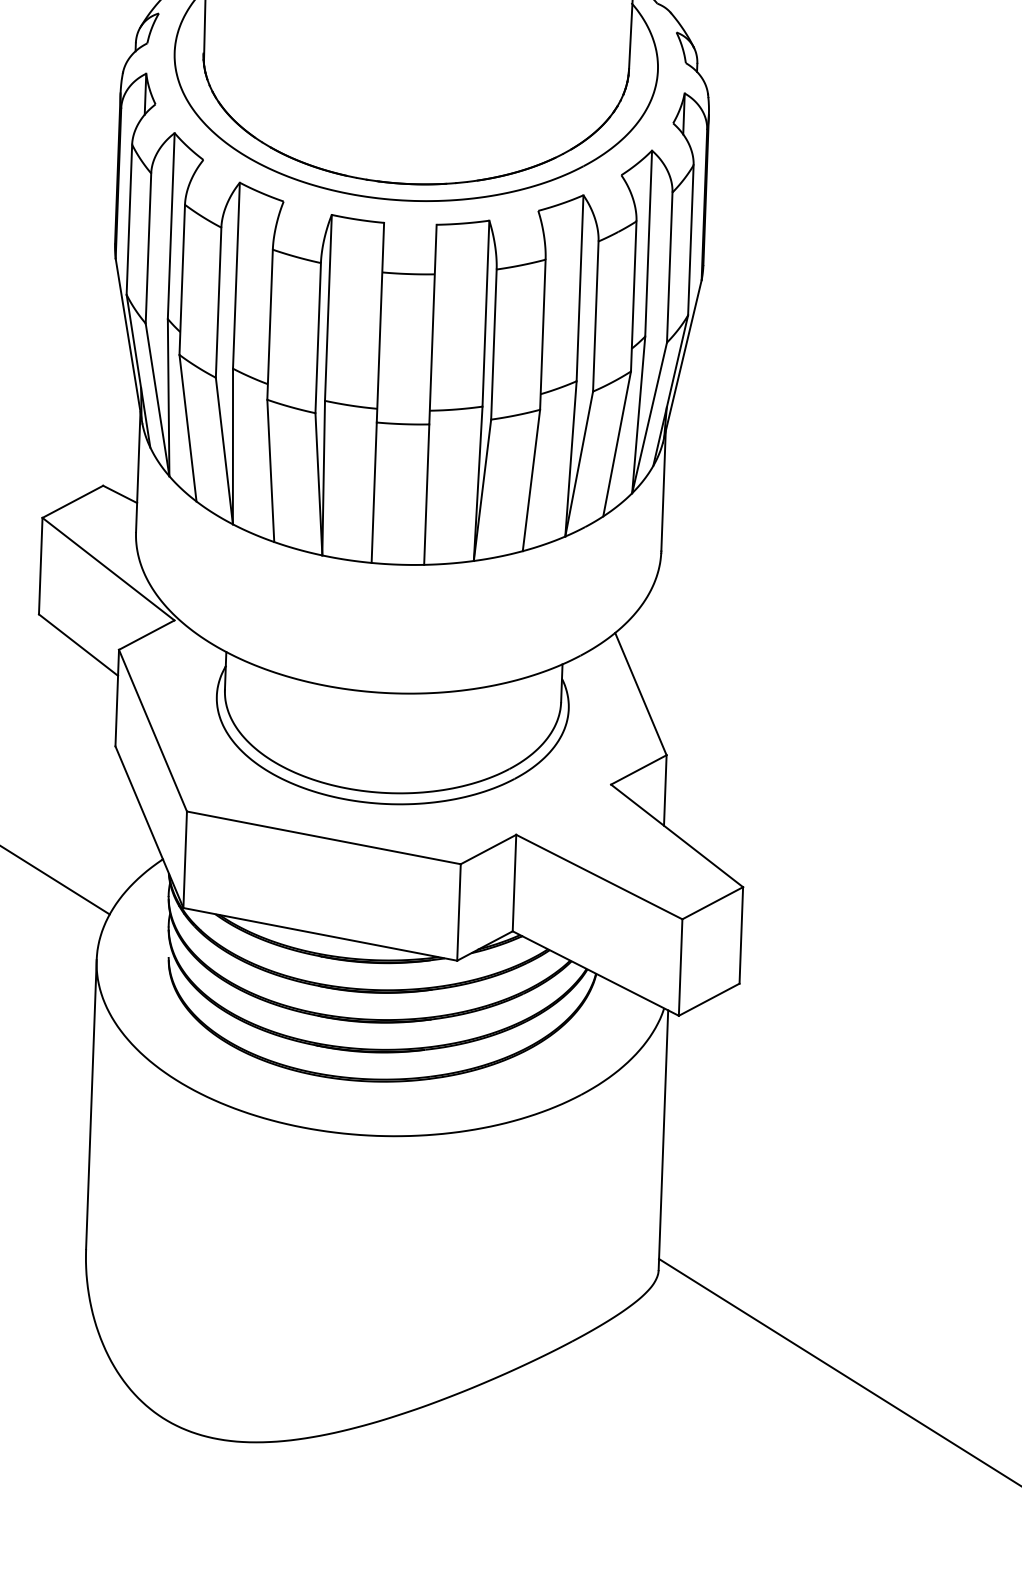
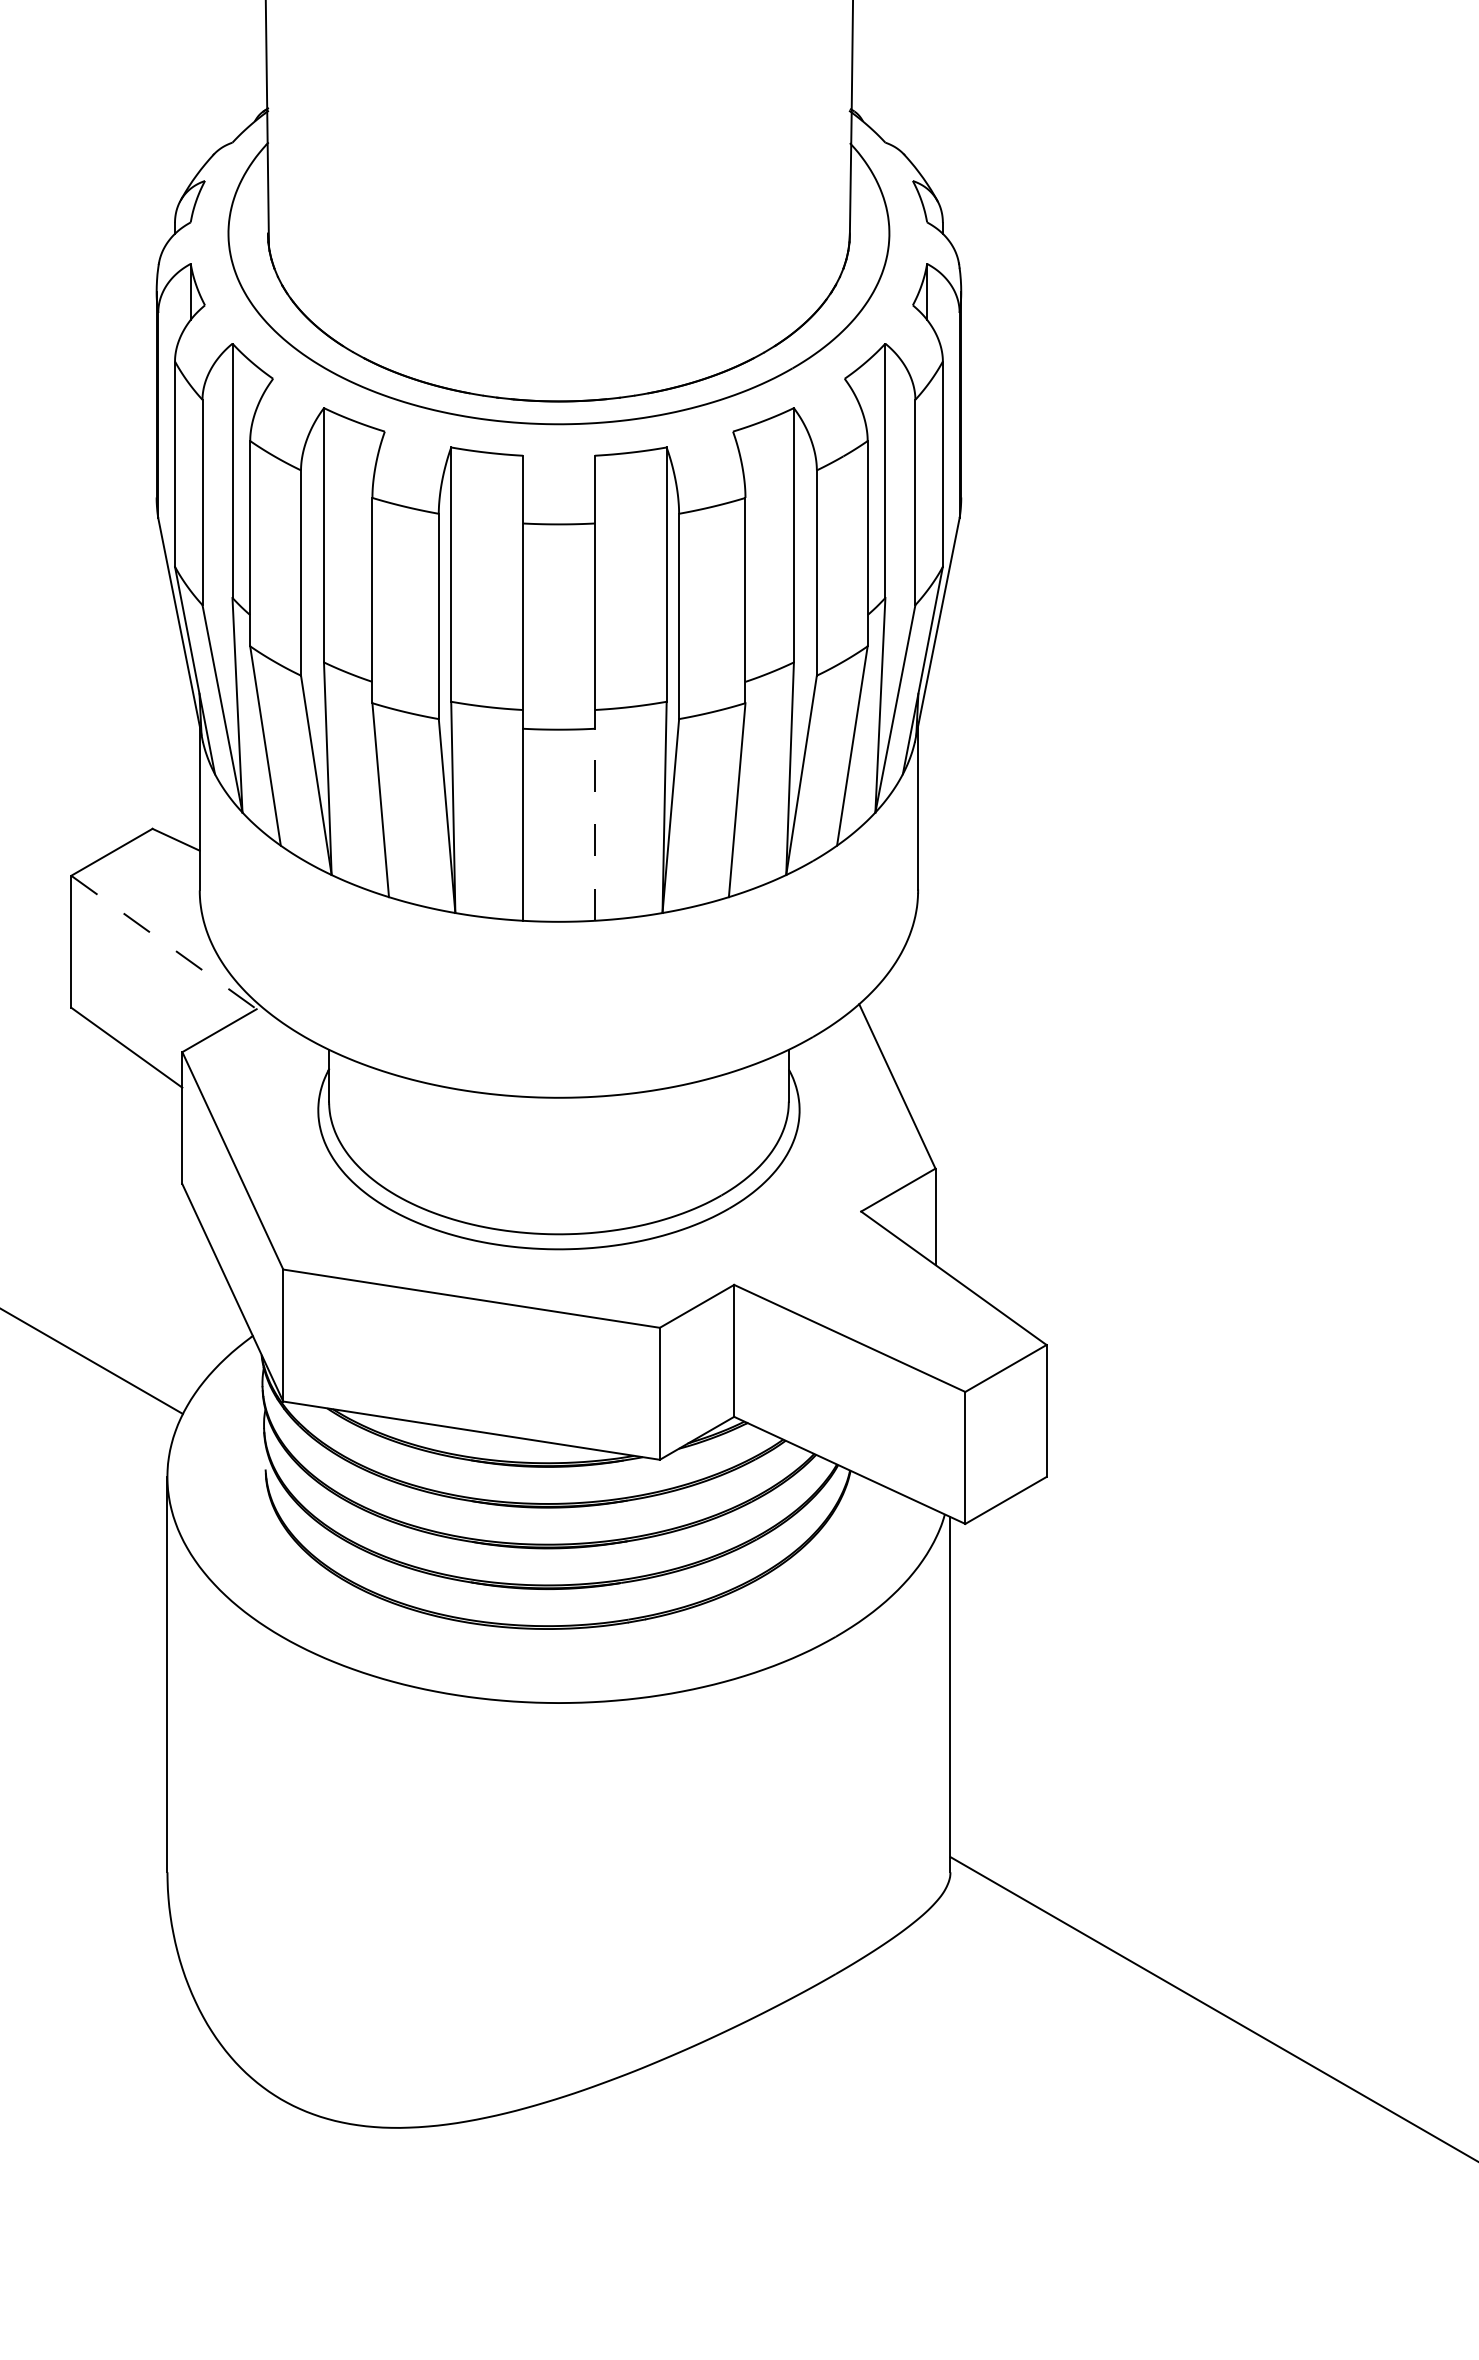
line: (426, 494) -> (594, 824), solid -> dashed
line: (108, 569) -> (164, 942), solid -> dashed

